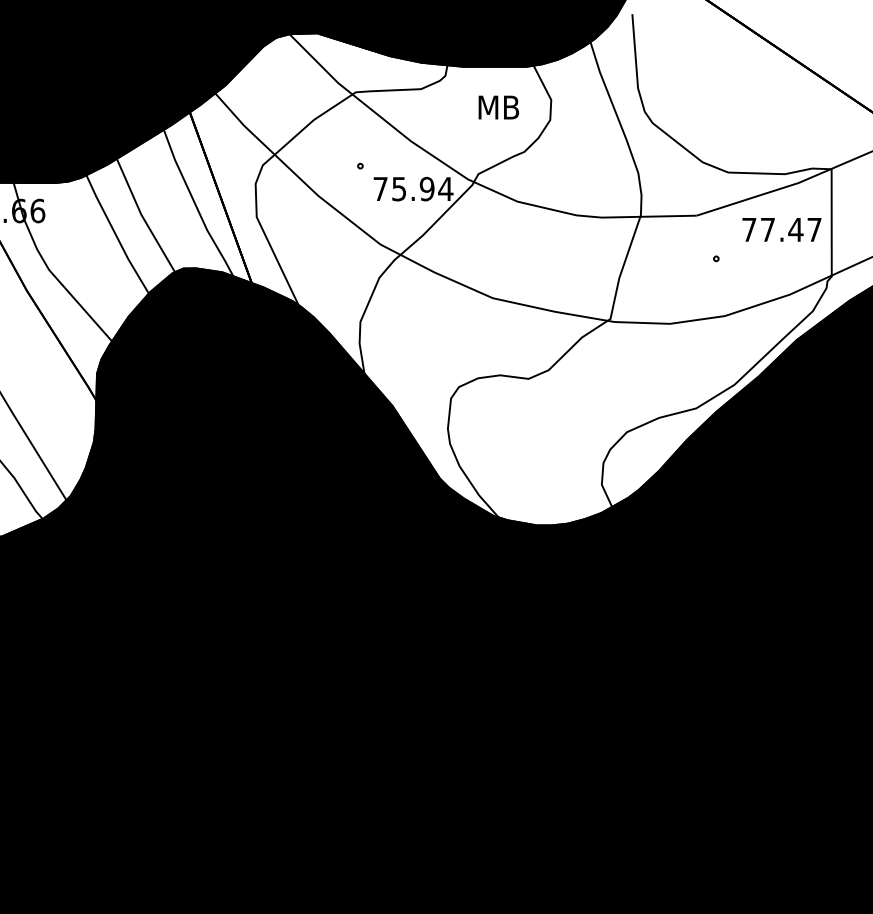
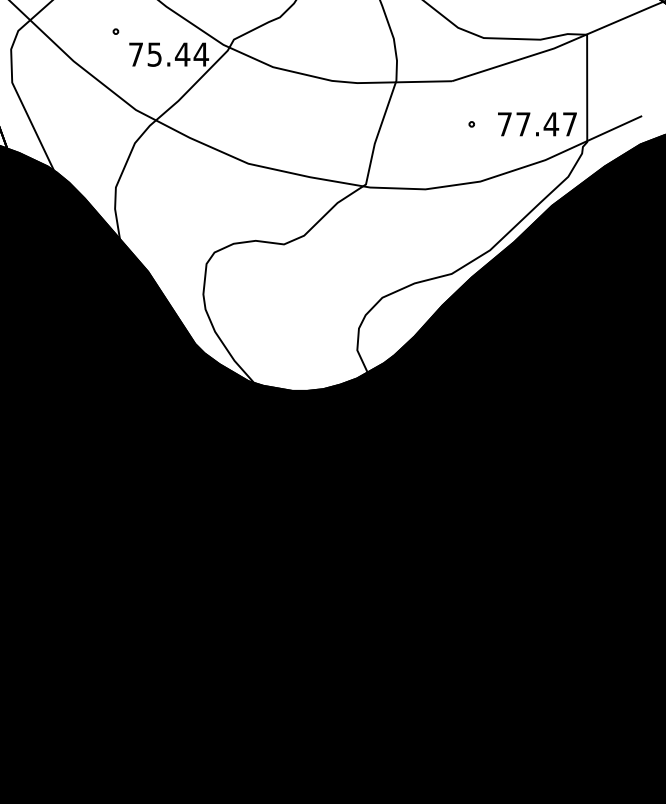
text: (426, 188) -> (181, 54), 75.94 -> 75.44
text: (781, 229) -> (536, 124), moved

